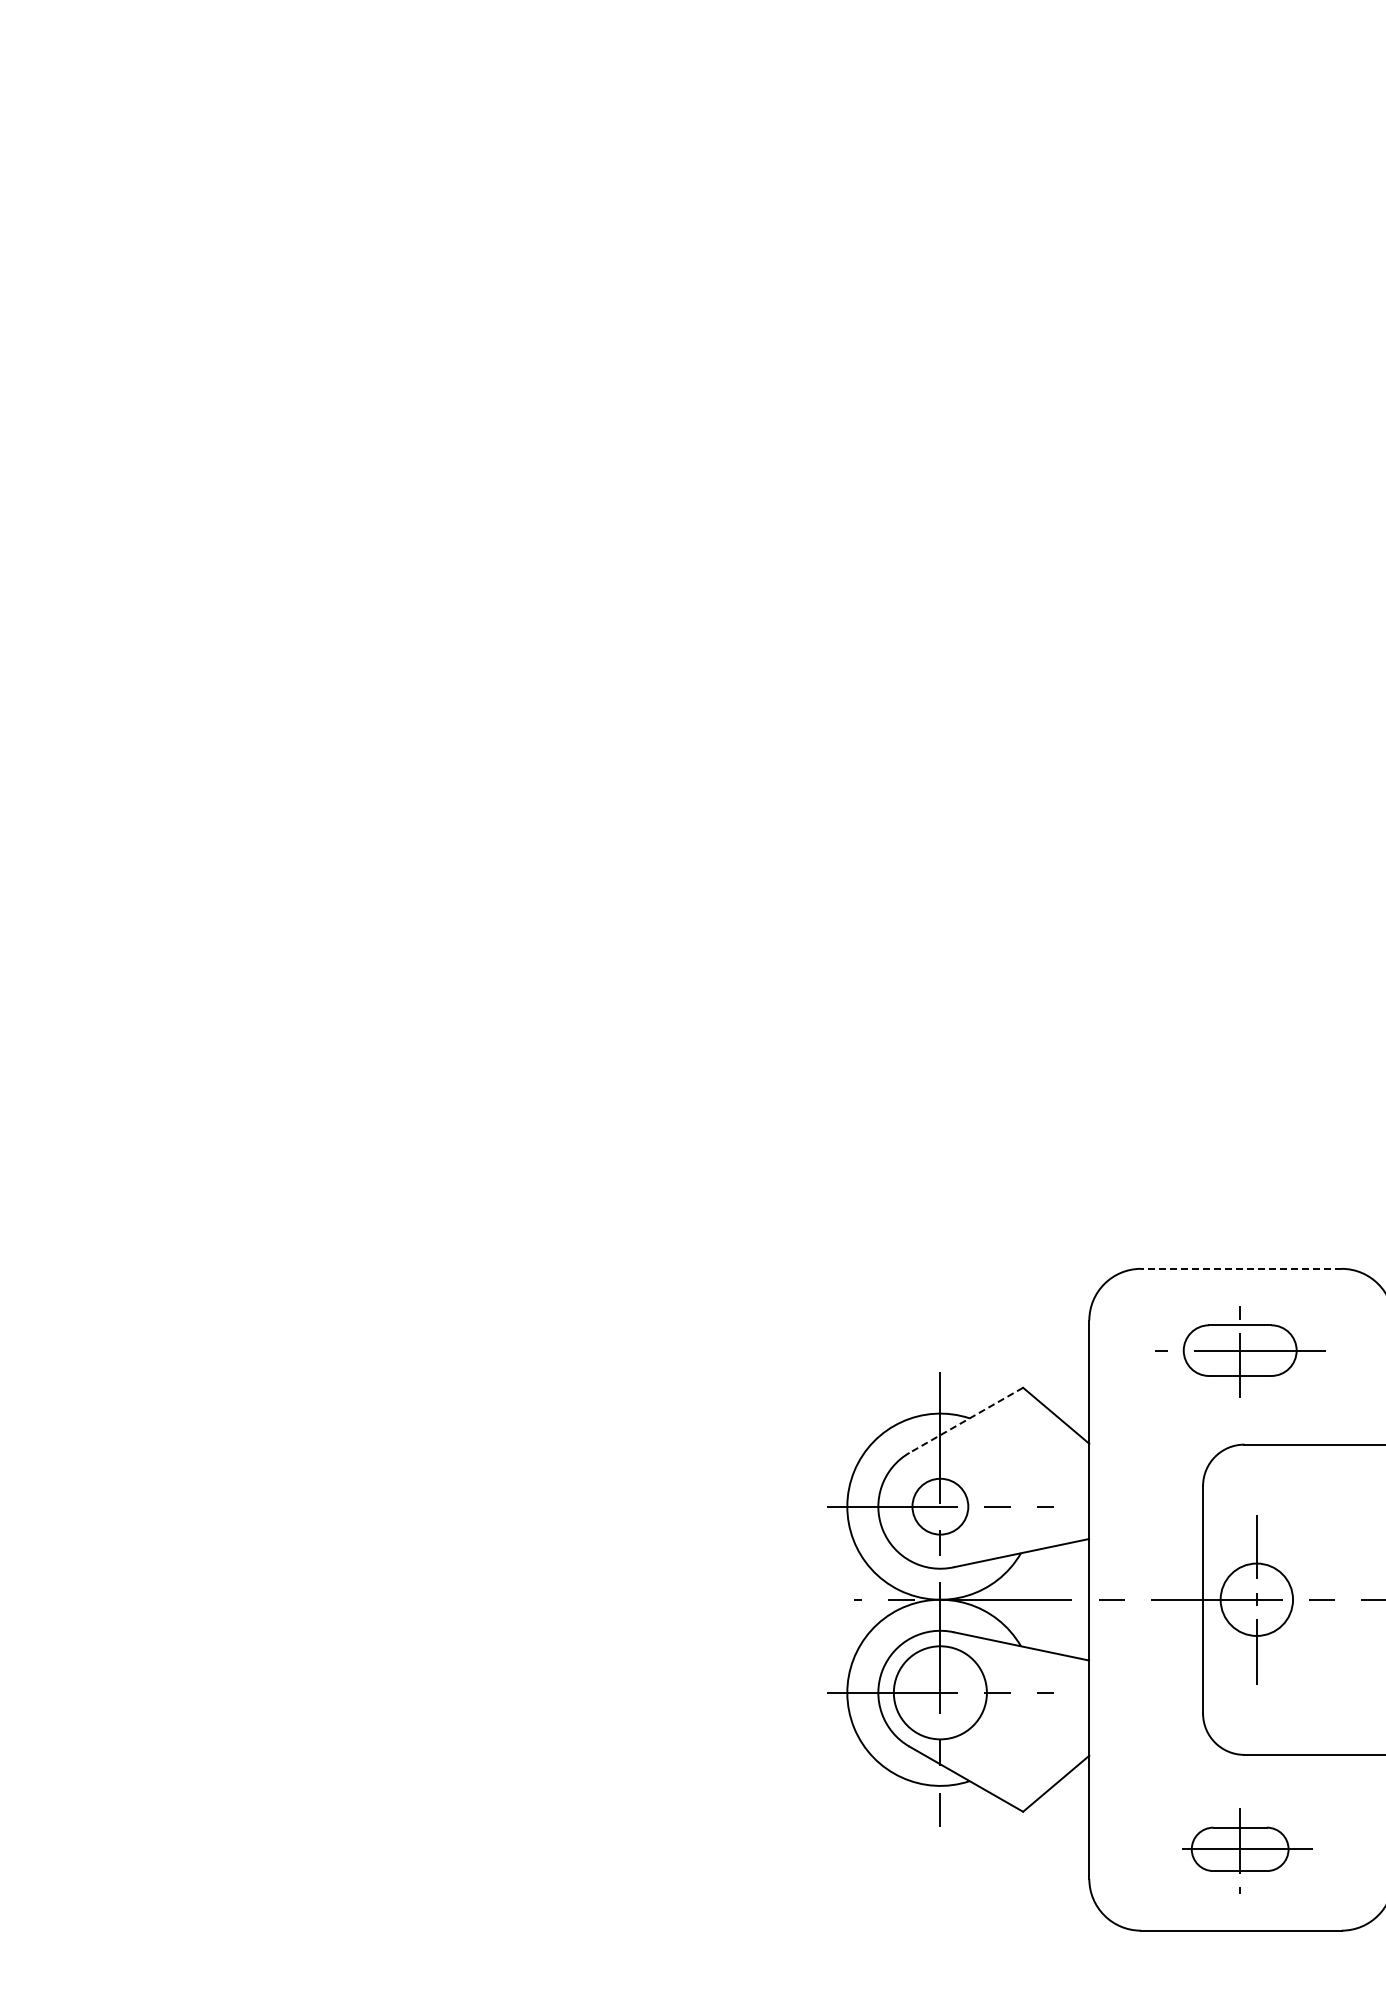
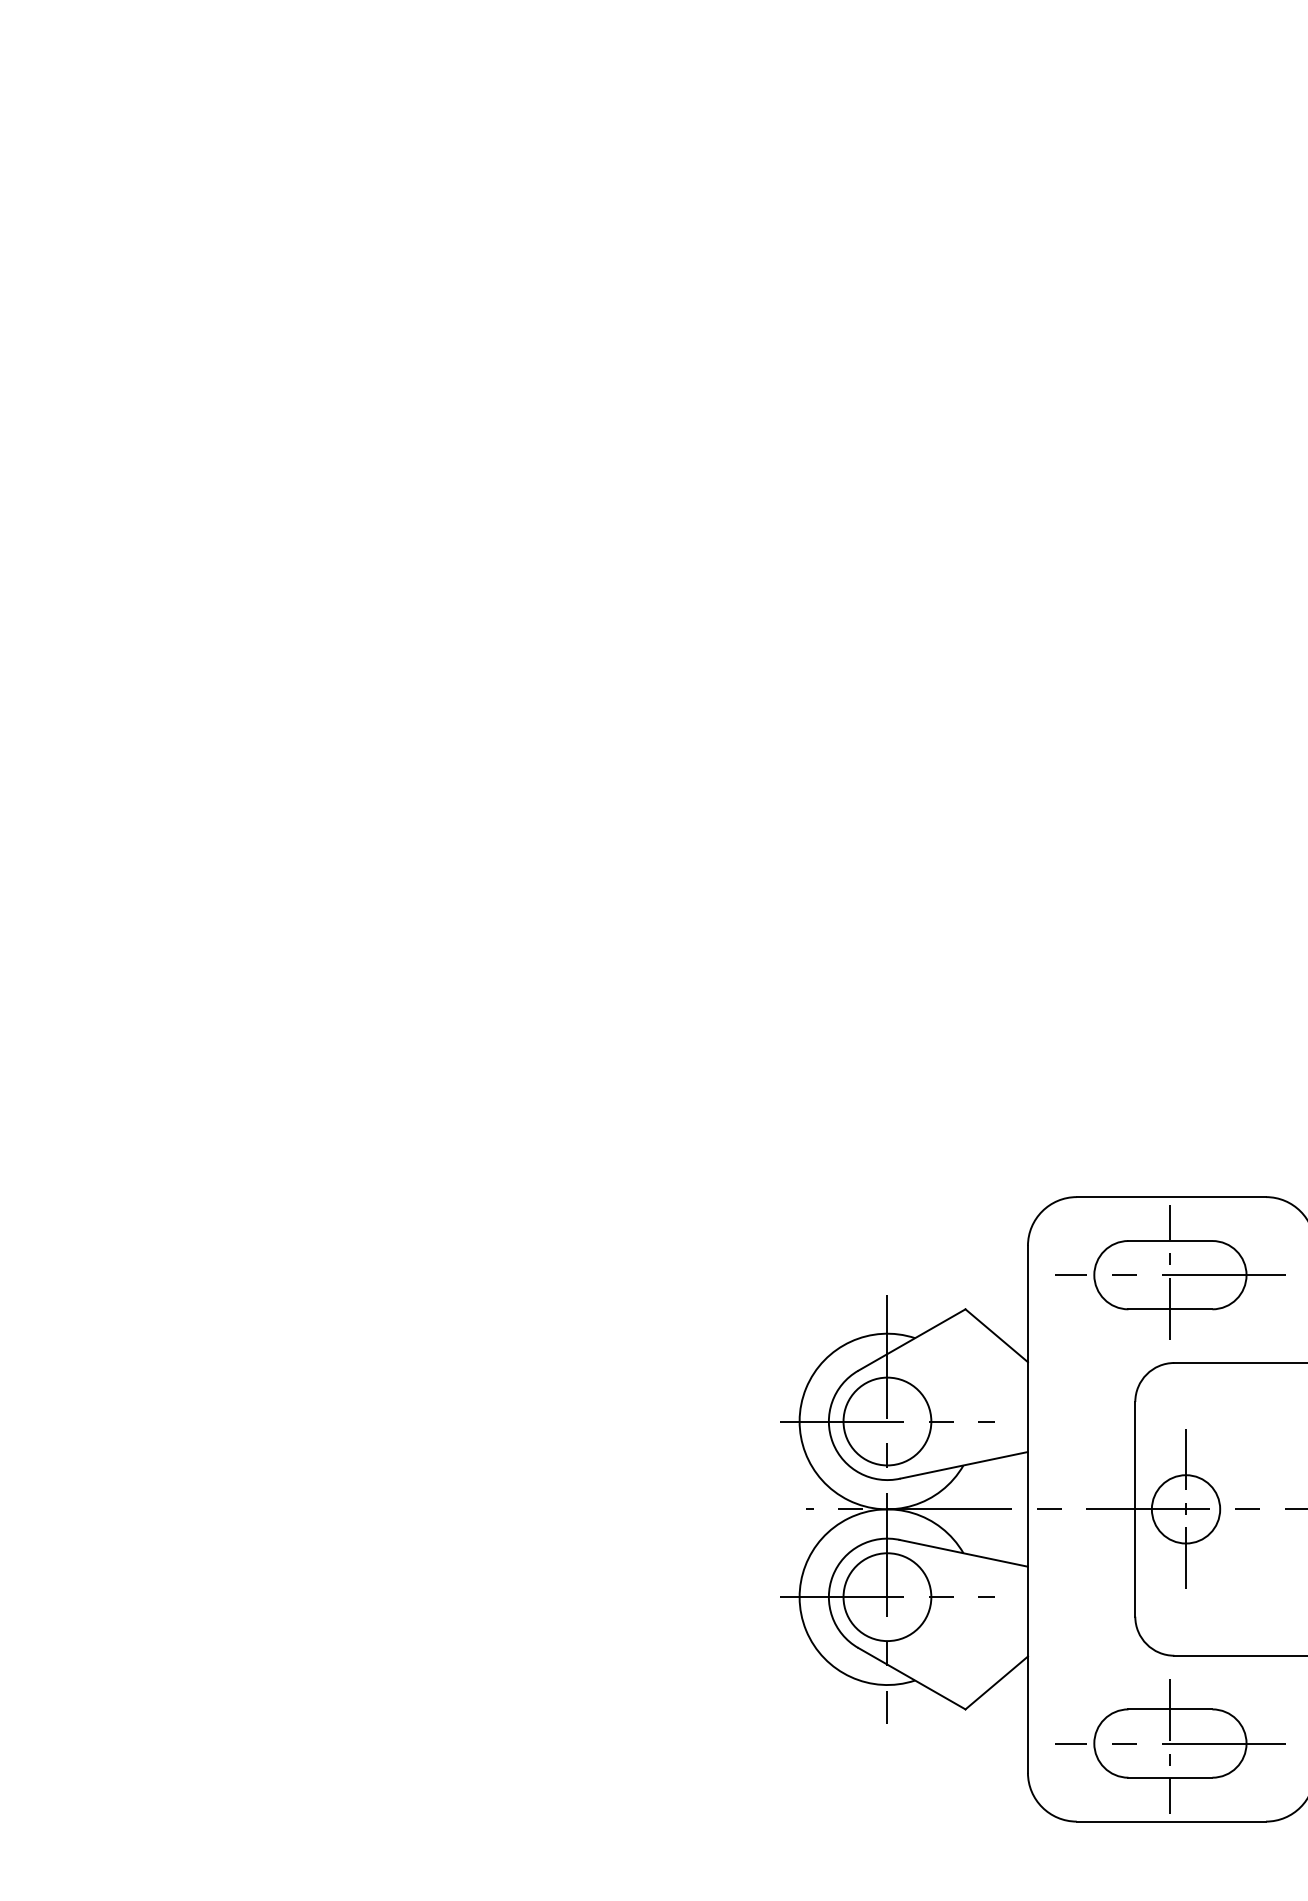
line: (1240, 1268) -> (1170, 1196), dashed -> solid
part: (1239, 1348) -> (1169, 1272), size x1.43
line: (965, 1420) -> (911, 1340), dashed -> solid
circle: (939, 1506) -> (886, 1421), size x1.67
part: (1239, 1851) -> (1169, 1746), size x1.67

